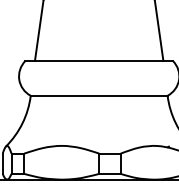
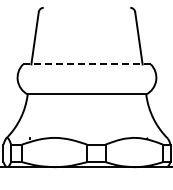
line: (99, 61) -> (87, 64), solid -> dashed

